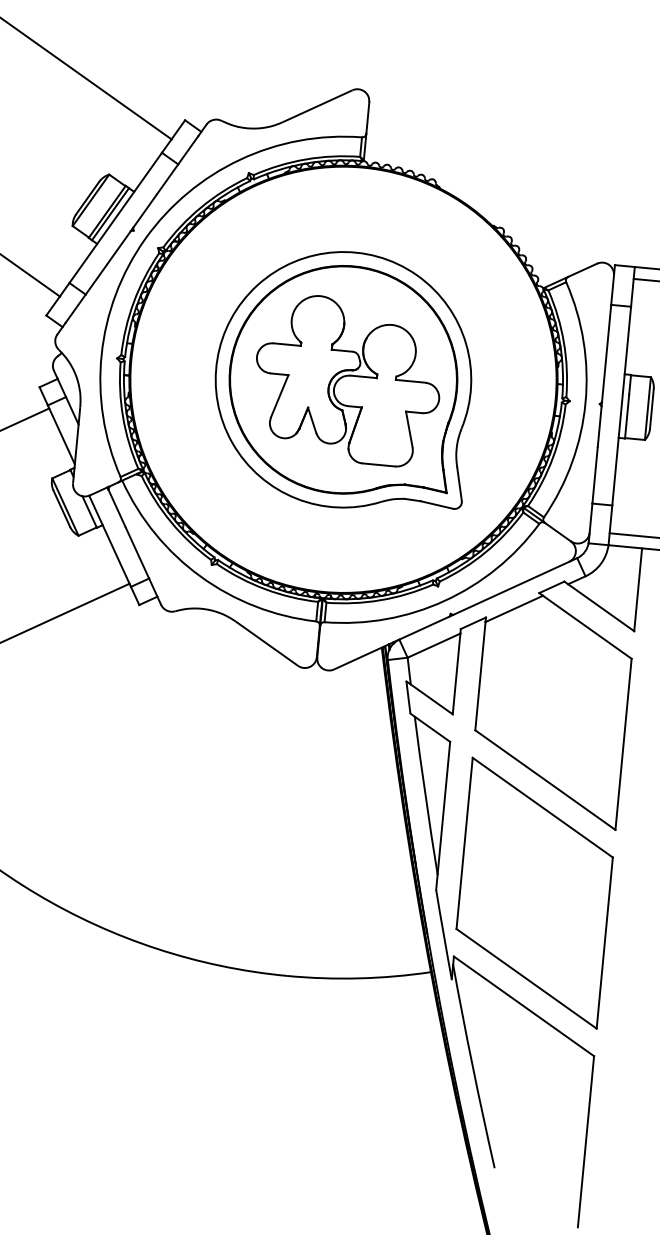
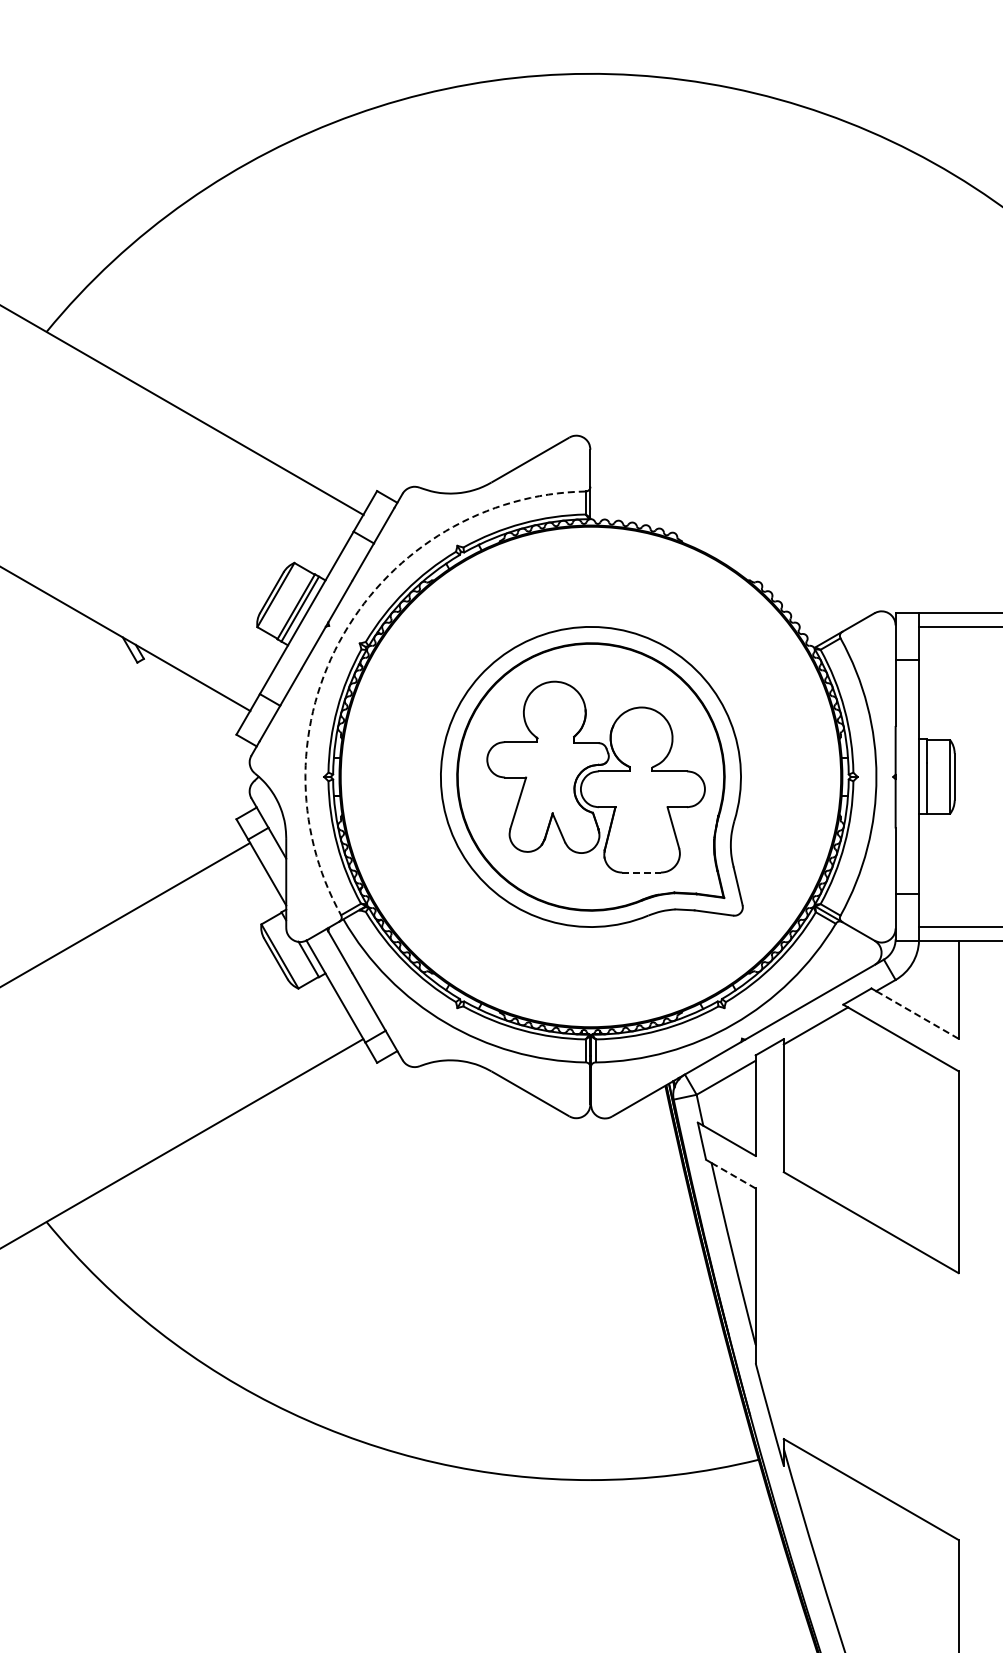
arc: (145, 239) -> (343, 634), solid -> dashed
line: (379, 464) -> (642, 872), solid -> dashed
line: (601, 607) -> (917, 1014), solid -> dashed
line: (433, 729) -> (734, 1175), solid -> dashed
part: (534, 892) -> (870, 1355), removed

